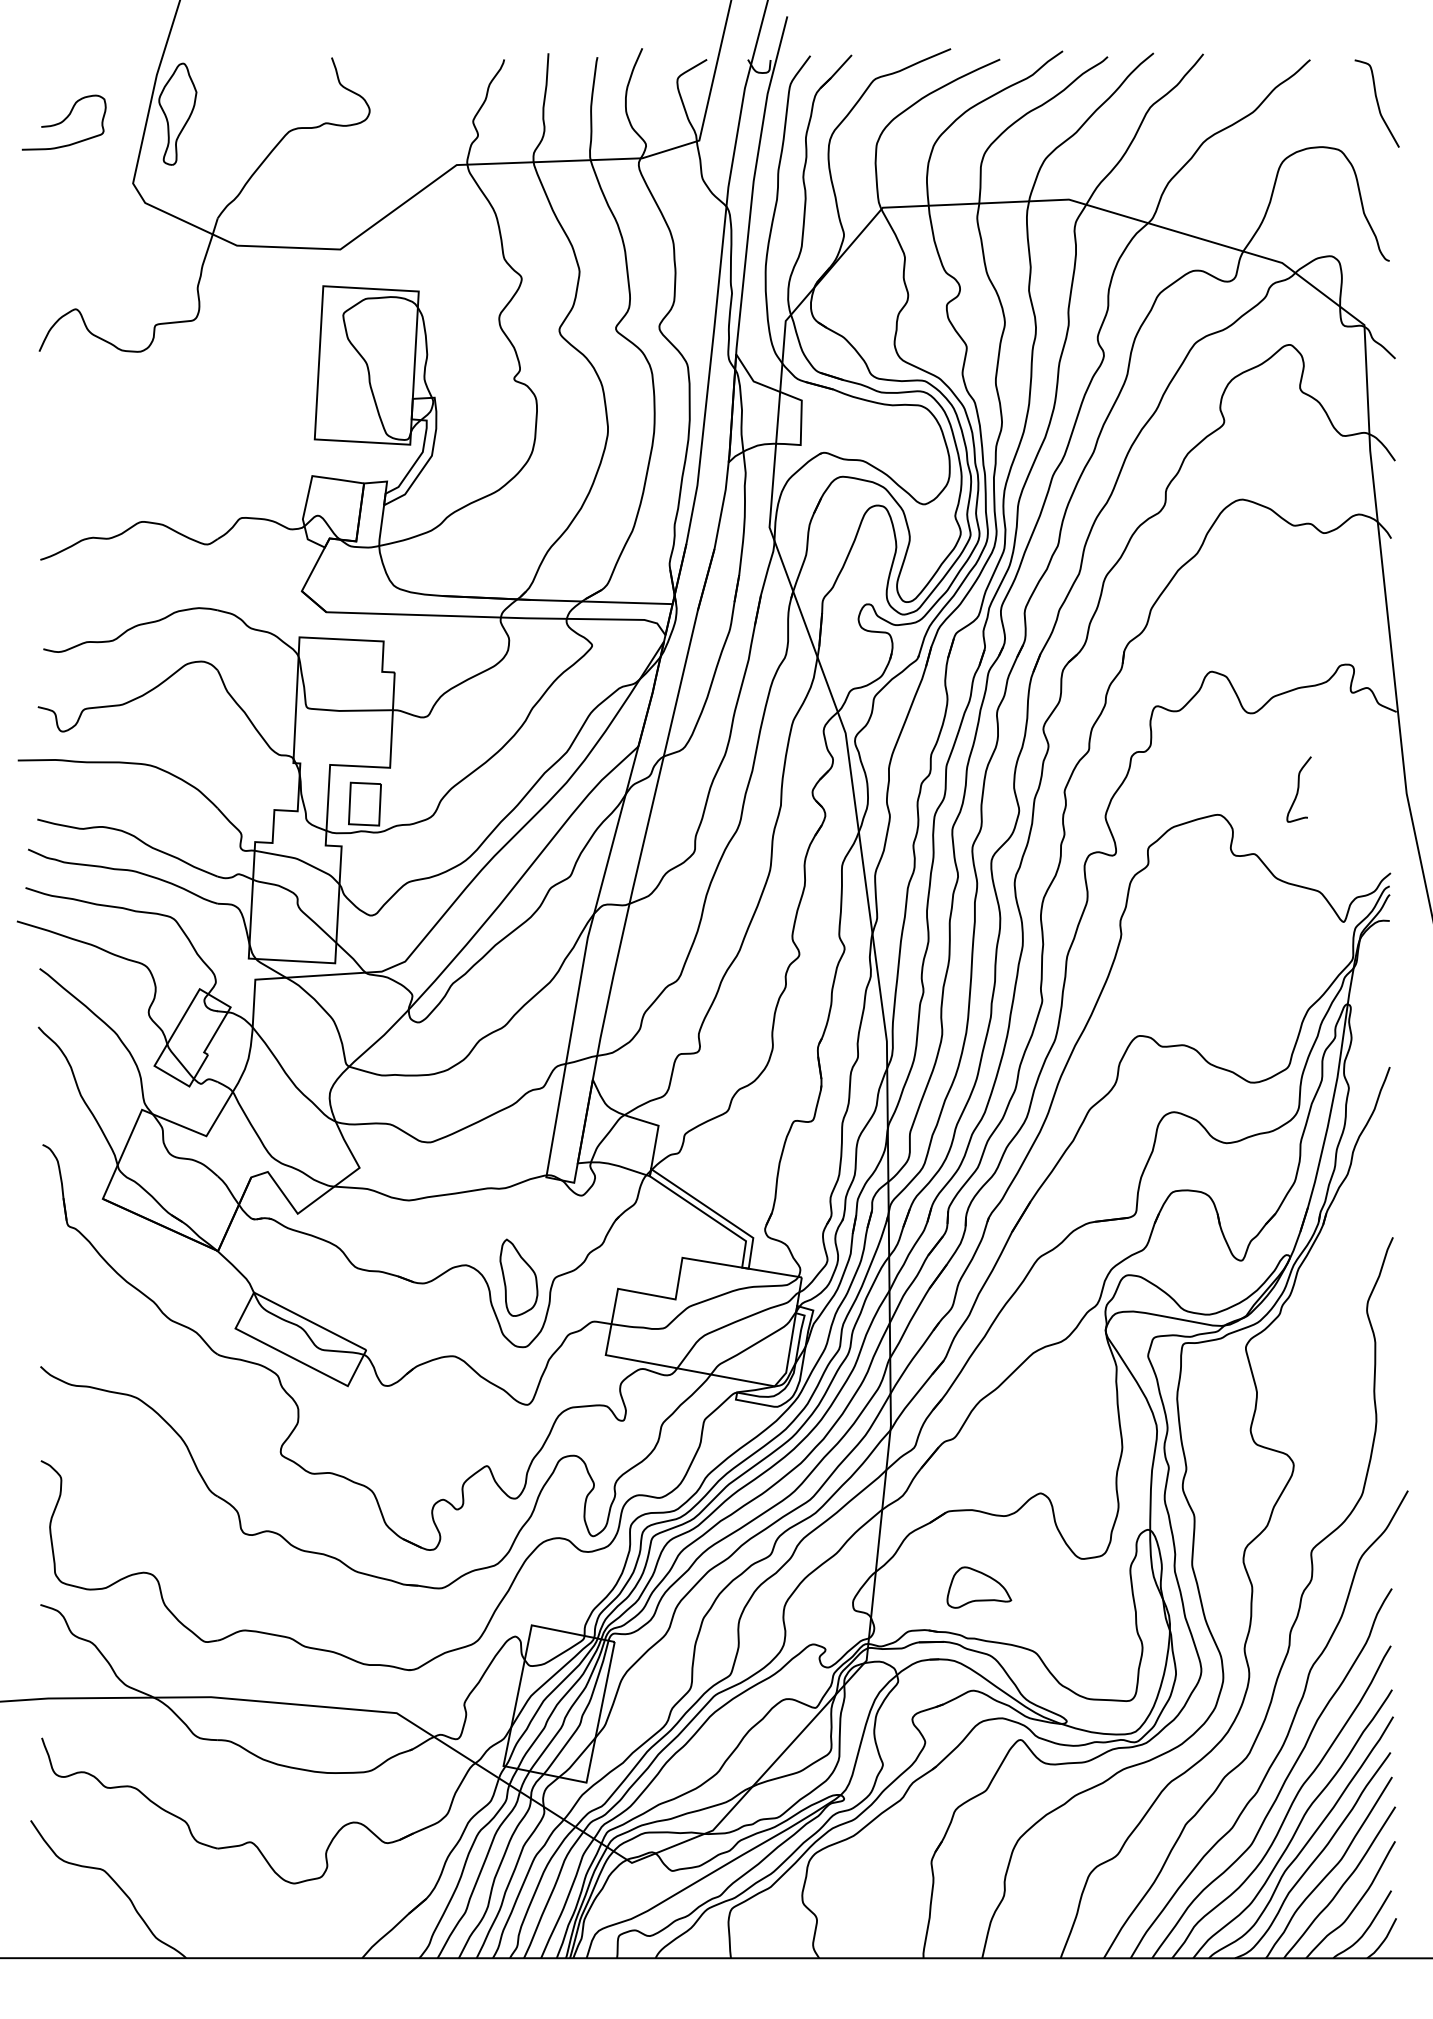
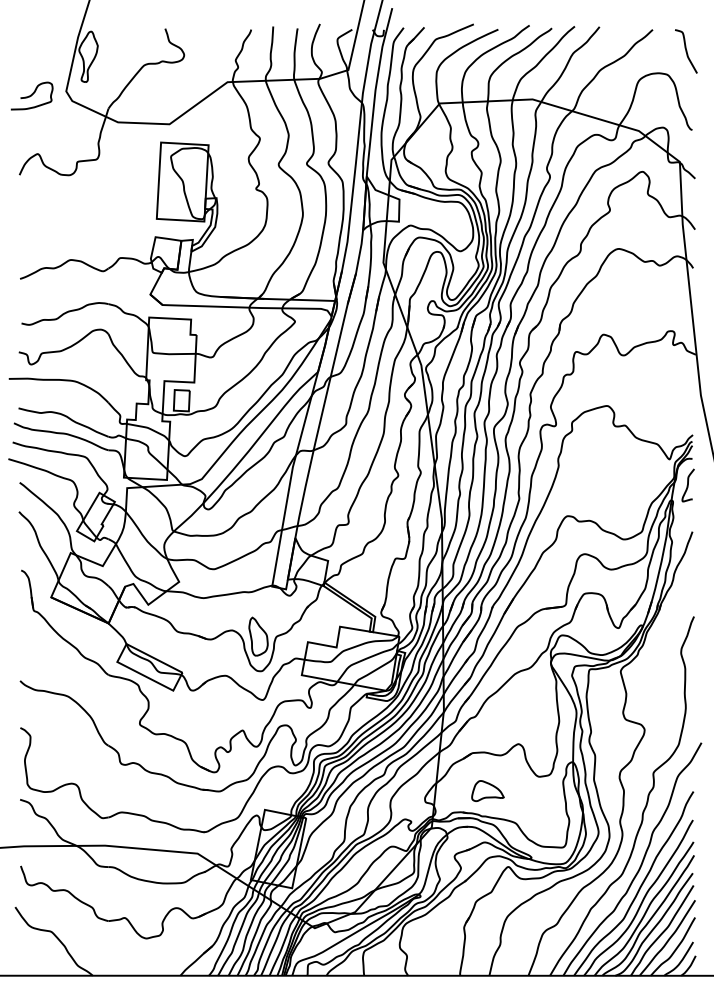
curve: (63, 121) -> (31, 95), moved
curve: (1297, 789) -> (687, 485), moved

